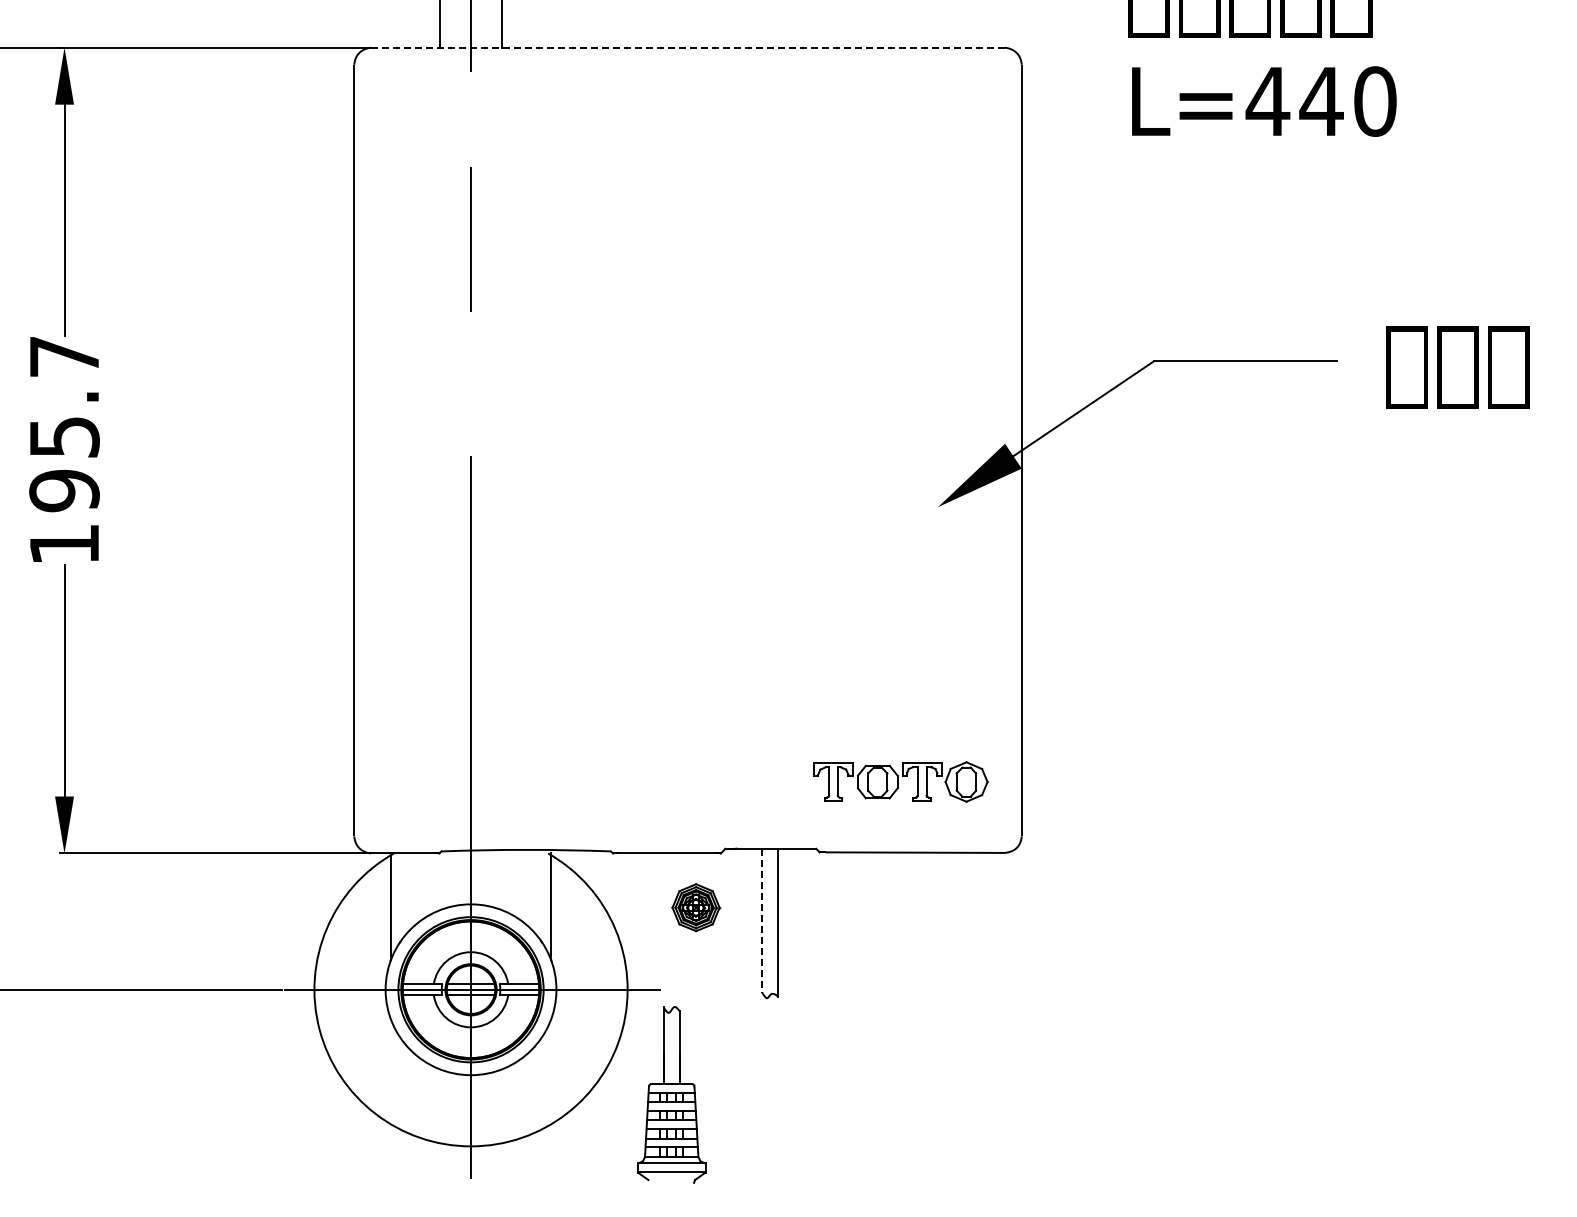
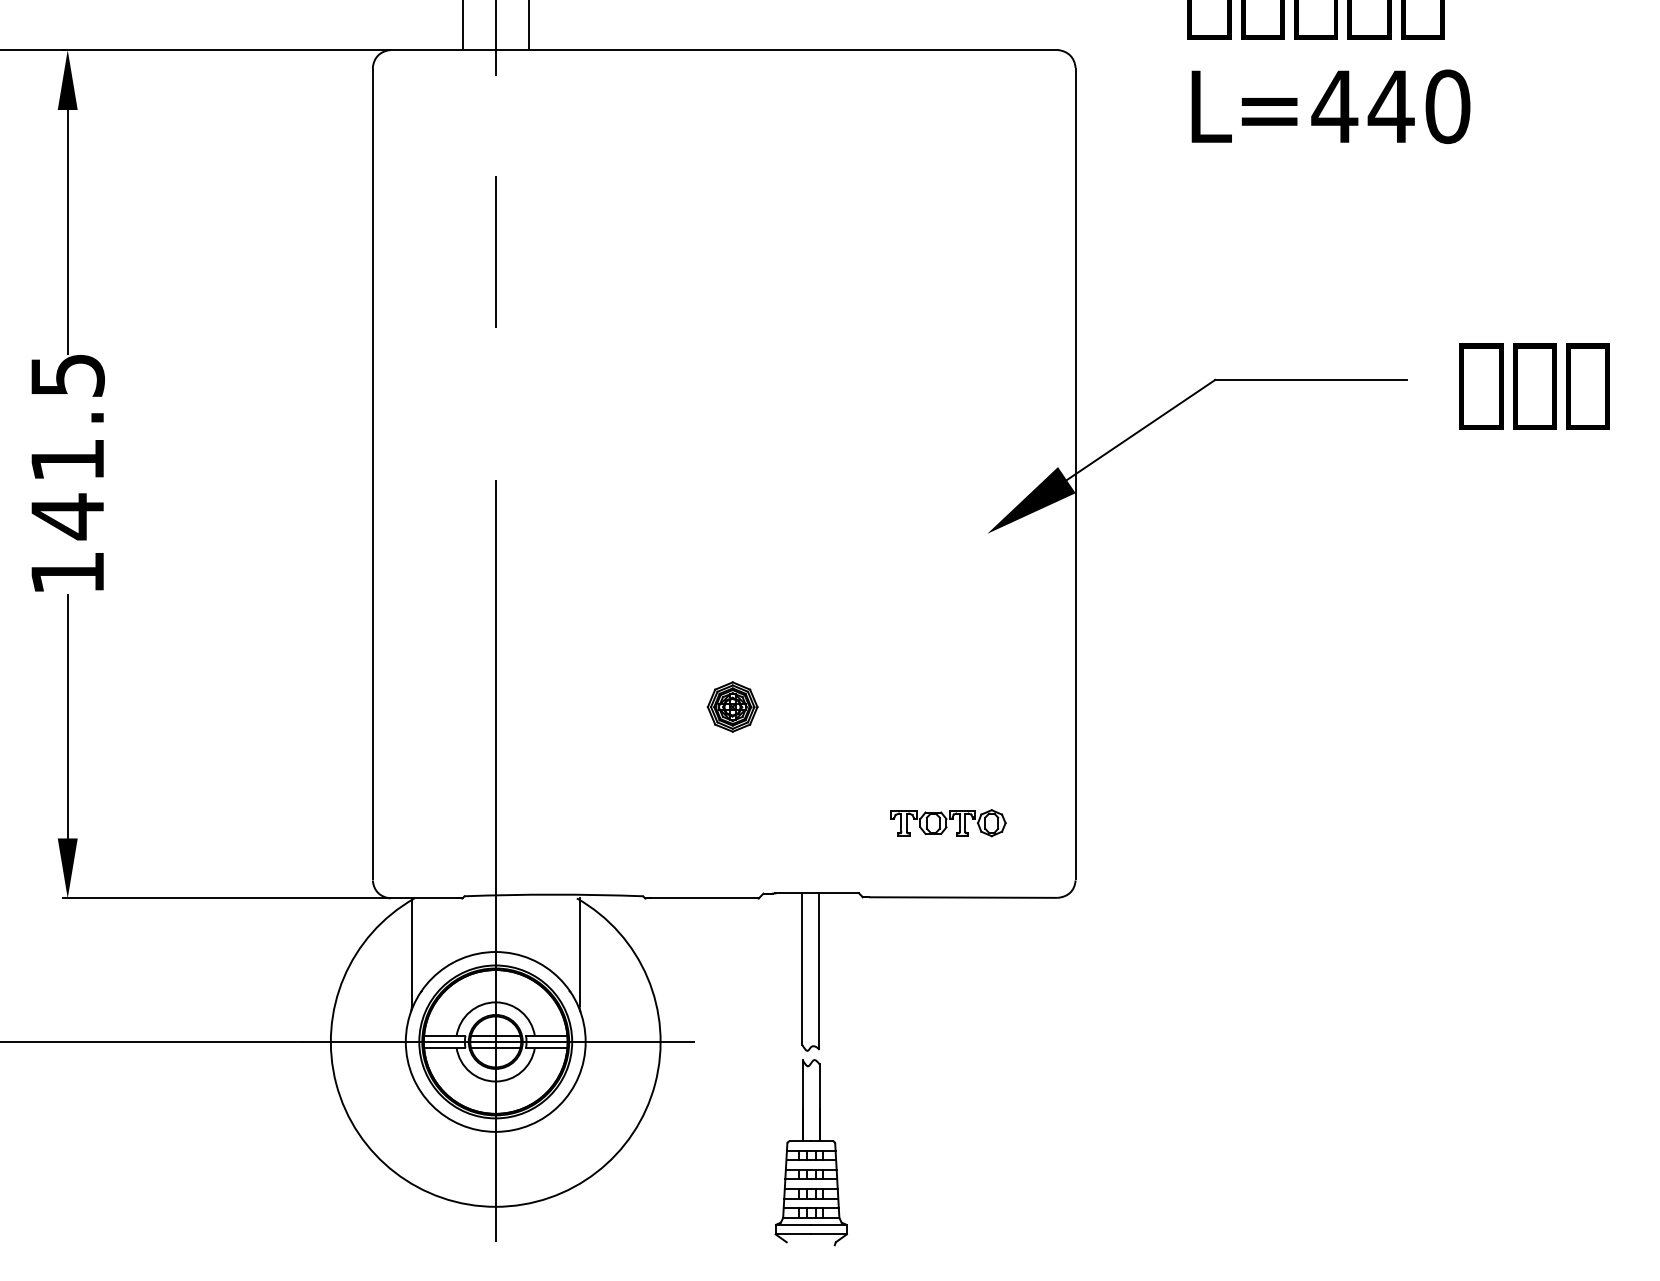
line: (688, 47) -> (724, 49), dashed -> solid
text: (64, 425) -> (67, 447), 195.7 -> 141.5
part: (901, 781) -> (948, 822), size x0.62
part: (696, 907) -> (733, 706), moved
line: (762, 920) -> (802, 969), dashed -> solid
part: (671, 1094) -> (811, 1152), moved

